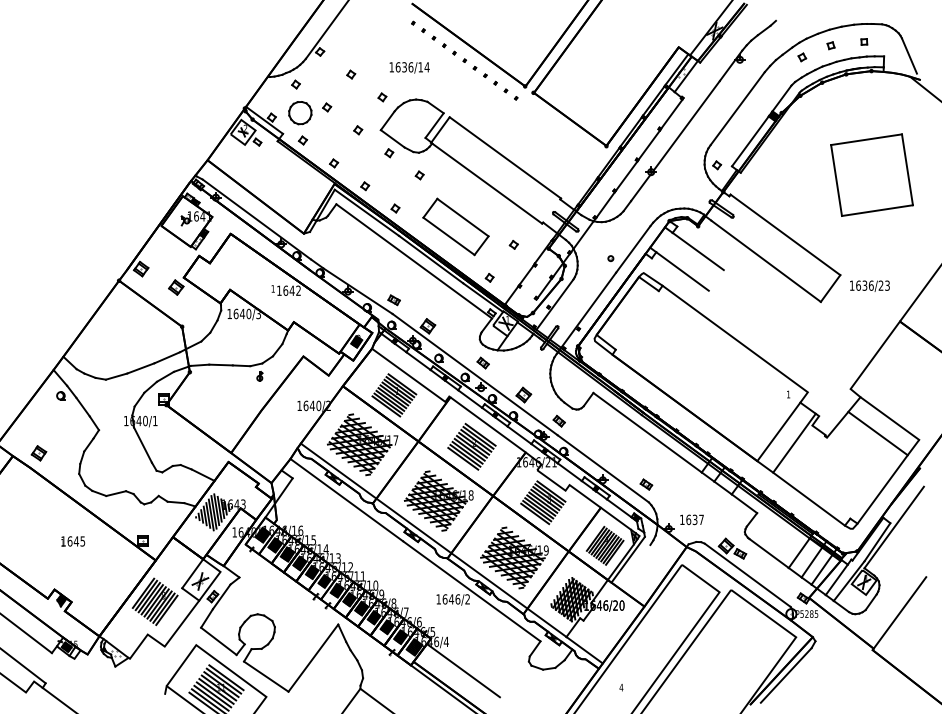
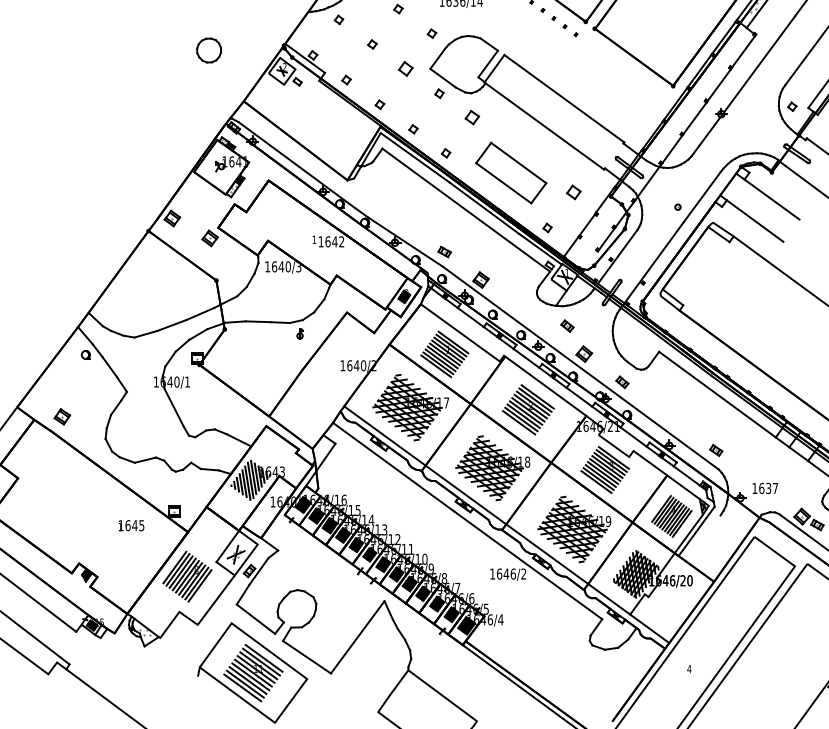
part: (300, 113) -> (209, 51), moved
part: (358, 130) -> (406, 69), size x1.6
part: (419, 175) -> (471, 117), size x1.6
part: (513, 244) -> (573, 192), size x1.6
part: (482, 362) -> (566, 325), moved
text: (73, 541) -> (131, 525), moved
line: (463, 670) -> (519, 650), removed

